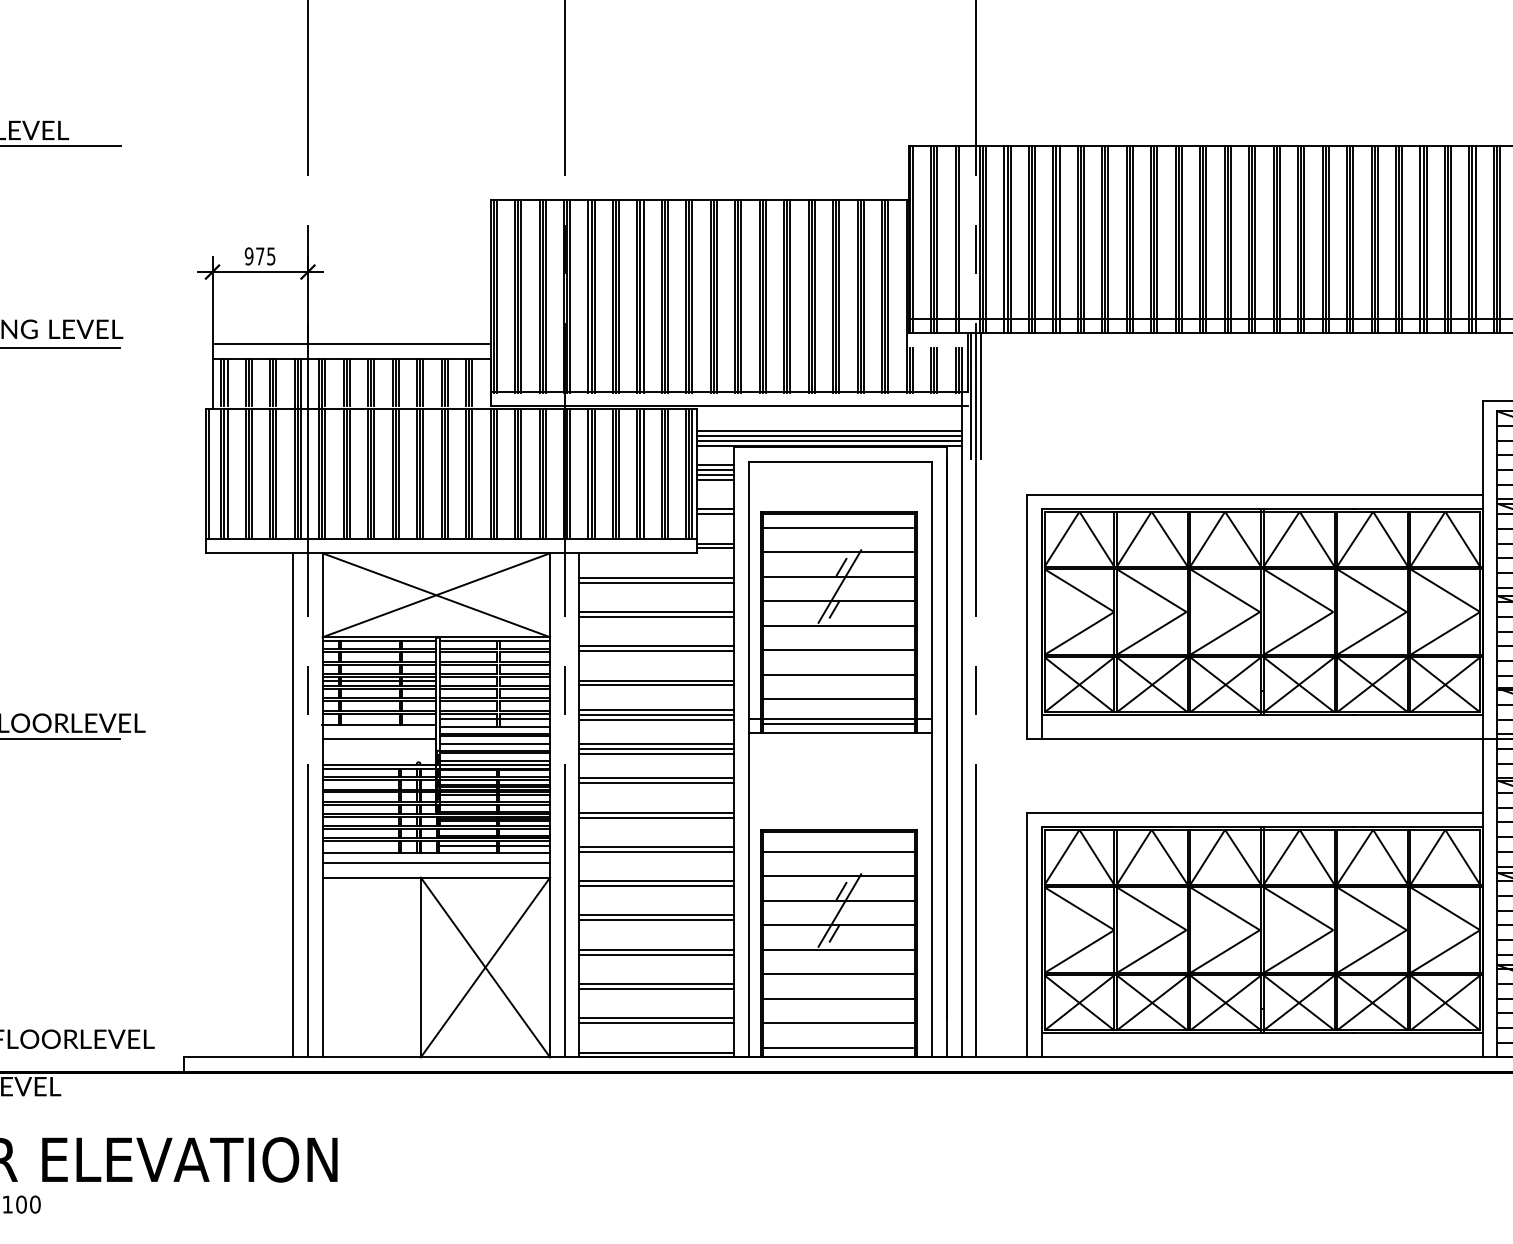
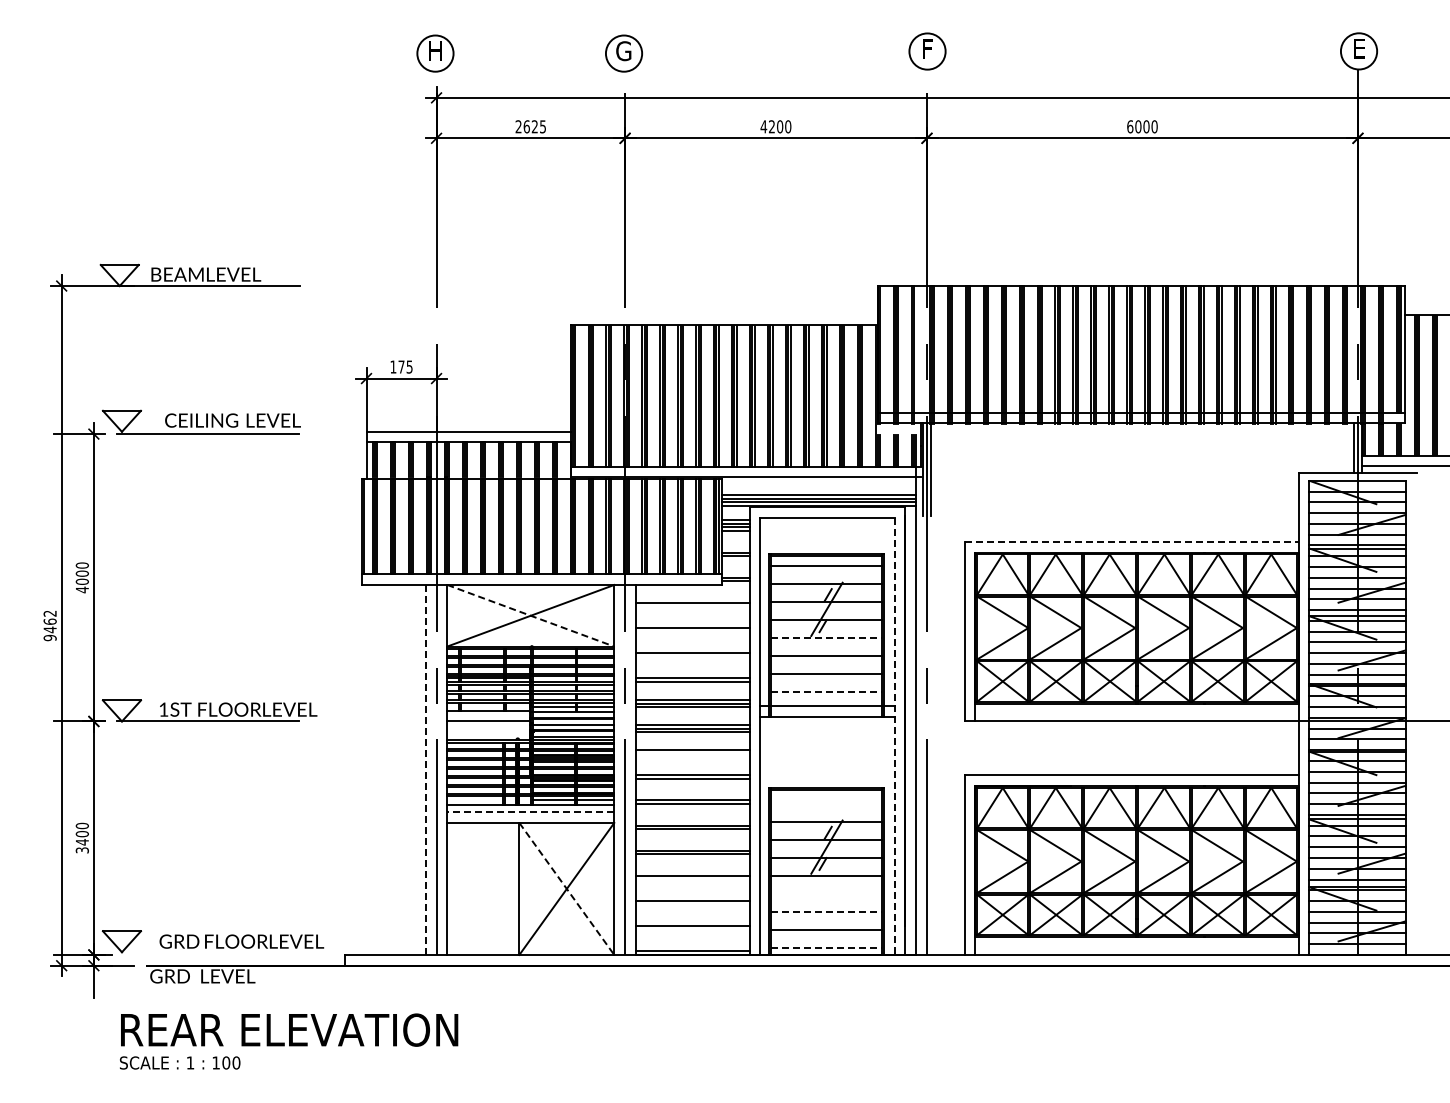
text: (249, 255) -> (393, 366), 975 -> 175
line: (1256, 494) -> (1132, 541), solid -> dashed
line: (656, 582) -> (692, 606), removed
line: (435, 594) -> (530, 615), solid -> dashed
line: (656, 616) -> (692, 631), removed
line: (839, 626) -> (826, 638), solid -> dashed
line: (656, 650) -> (692, 656), removed
line: (839, 699) -> (826, 692), solid -> dashed
line: (839, 722) -> (826, 709), removed
line: (931, 759) -> (894, 736), solid -> dashed
line: (656, 782) -> (692, 753), removed
line: (292, 804) -> (425, 769), solid -> dashed
line: (839, 852) -> (826, 804), removed
line: (435, 863) -> (530, 812), solid -> dashed
line: (656, 954) -> (692, 879), removed
line: (486, 968) -> (567, 889), solid -> dashed
line: (839, 973) -> (826, 893), removed
line: (656, 988) -> (692, 904), removed
line: (839, 998) -> (826, 911), solid -> dashed
line: (656, 1022) -> (692, 929), removed
line: (839, 1047) -> (826, 947), solid -> dashed

